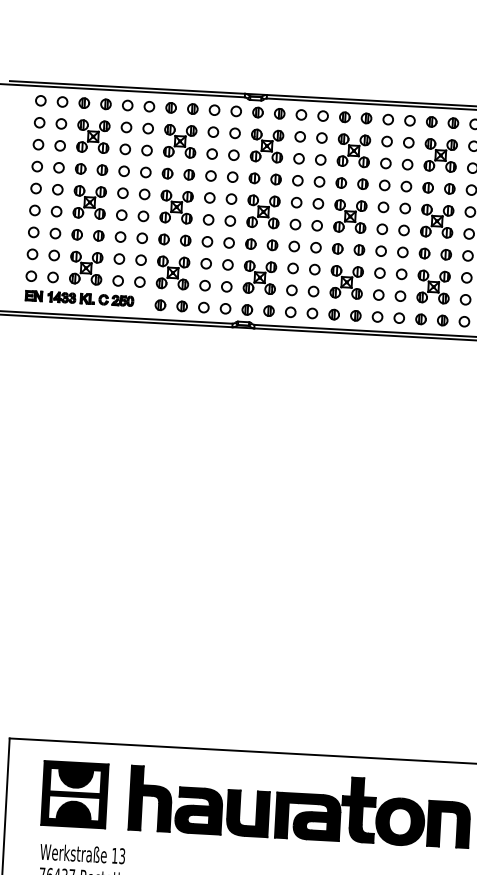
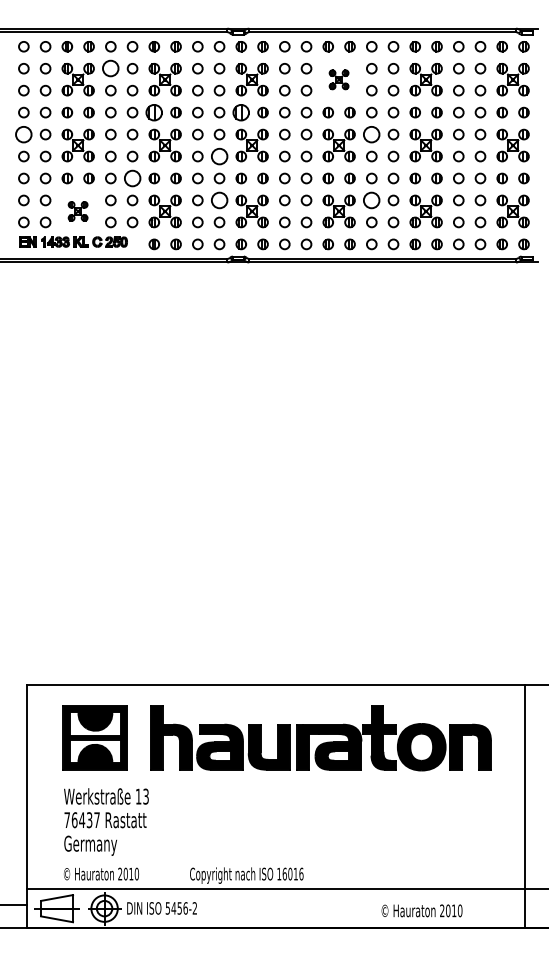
circle: (126, 127) -> (110, 68), size x1.6
part: (353, 150) -> (338, 79), size x0.6
part: (167, 173) -> (154, 112), size x1.6
part: (254, 178) -> (241, 112), size x1.6
circle: (35, 188) -> (23, 134), size x1.6
circle: (383, 207) -> (371, 134), size x1.6
circle: (230, 221) -> (219, 156), size x1.6
circle: (142, 238) -> (132, 178), size x1.6
circle: (227, 264) -> (219, 200), size x1.6
part: (85, 268) -> (77, 211), size x0.6
circle: (379, 273) -> (371, 200), size x1.6

